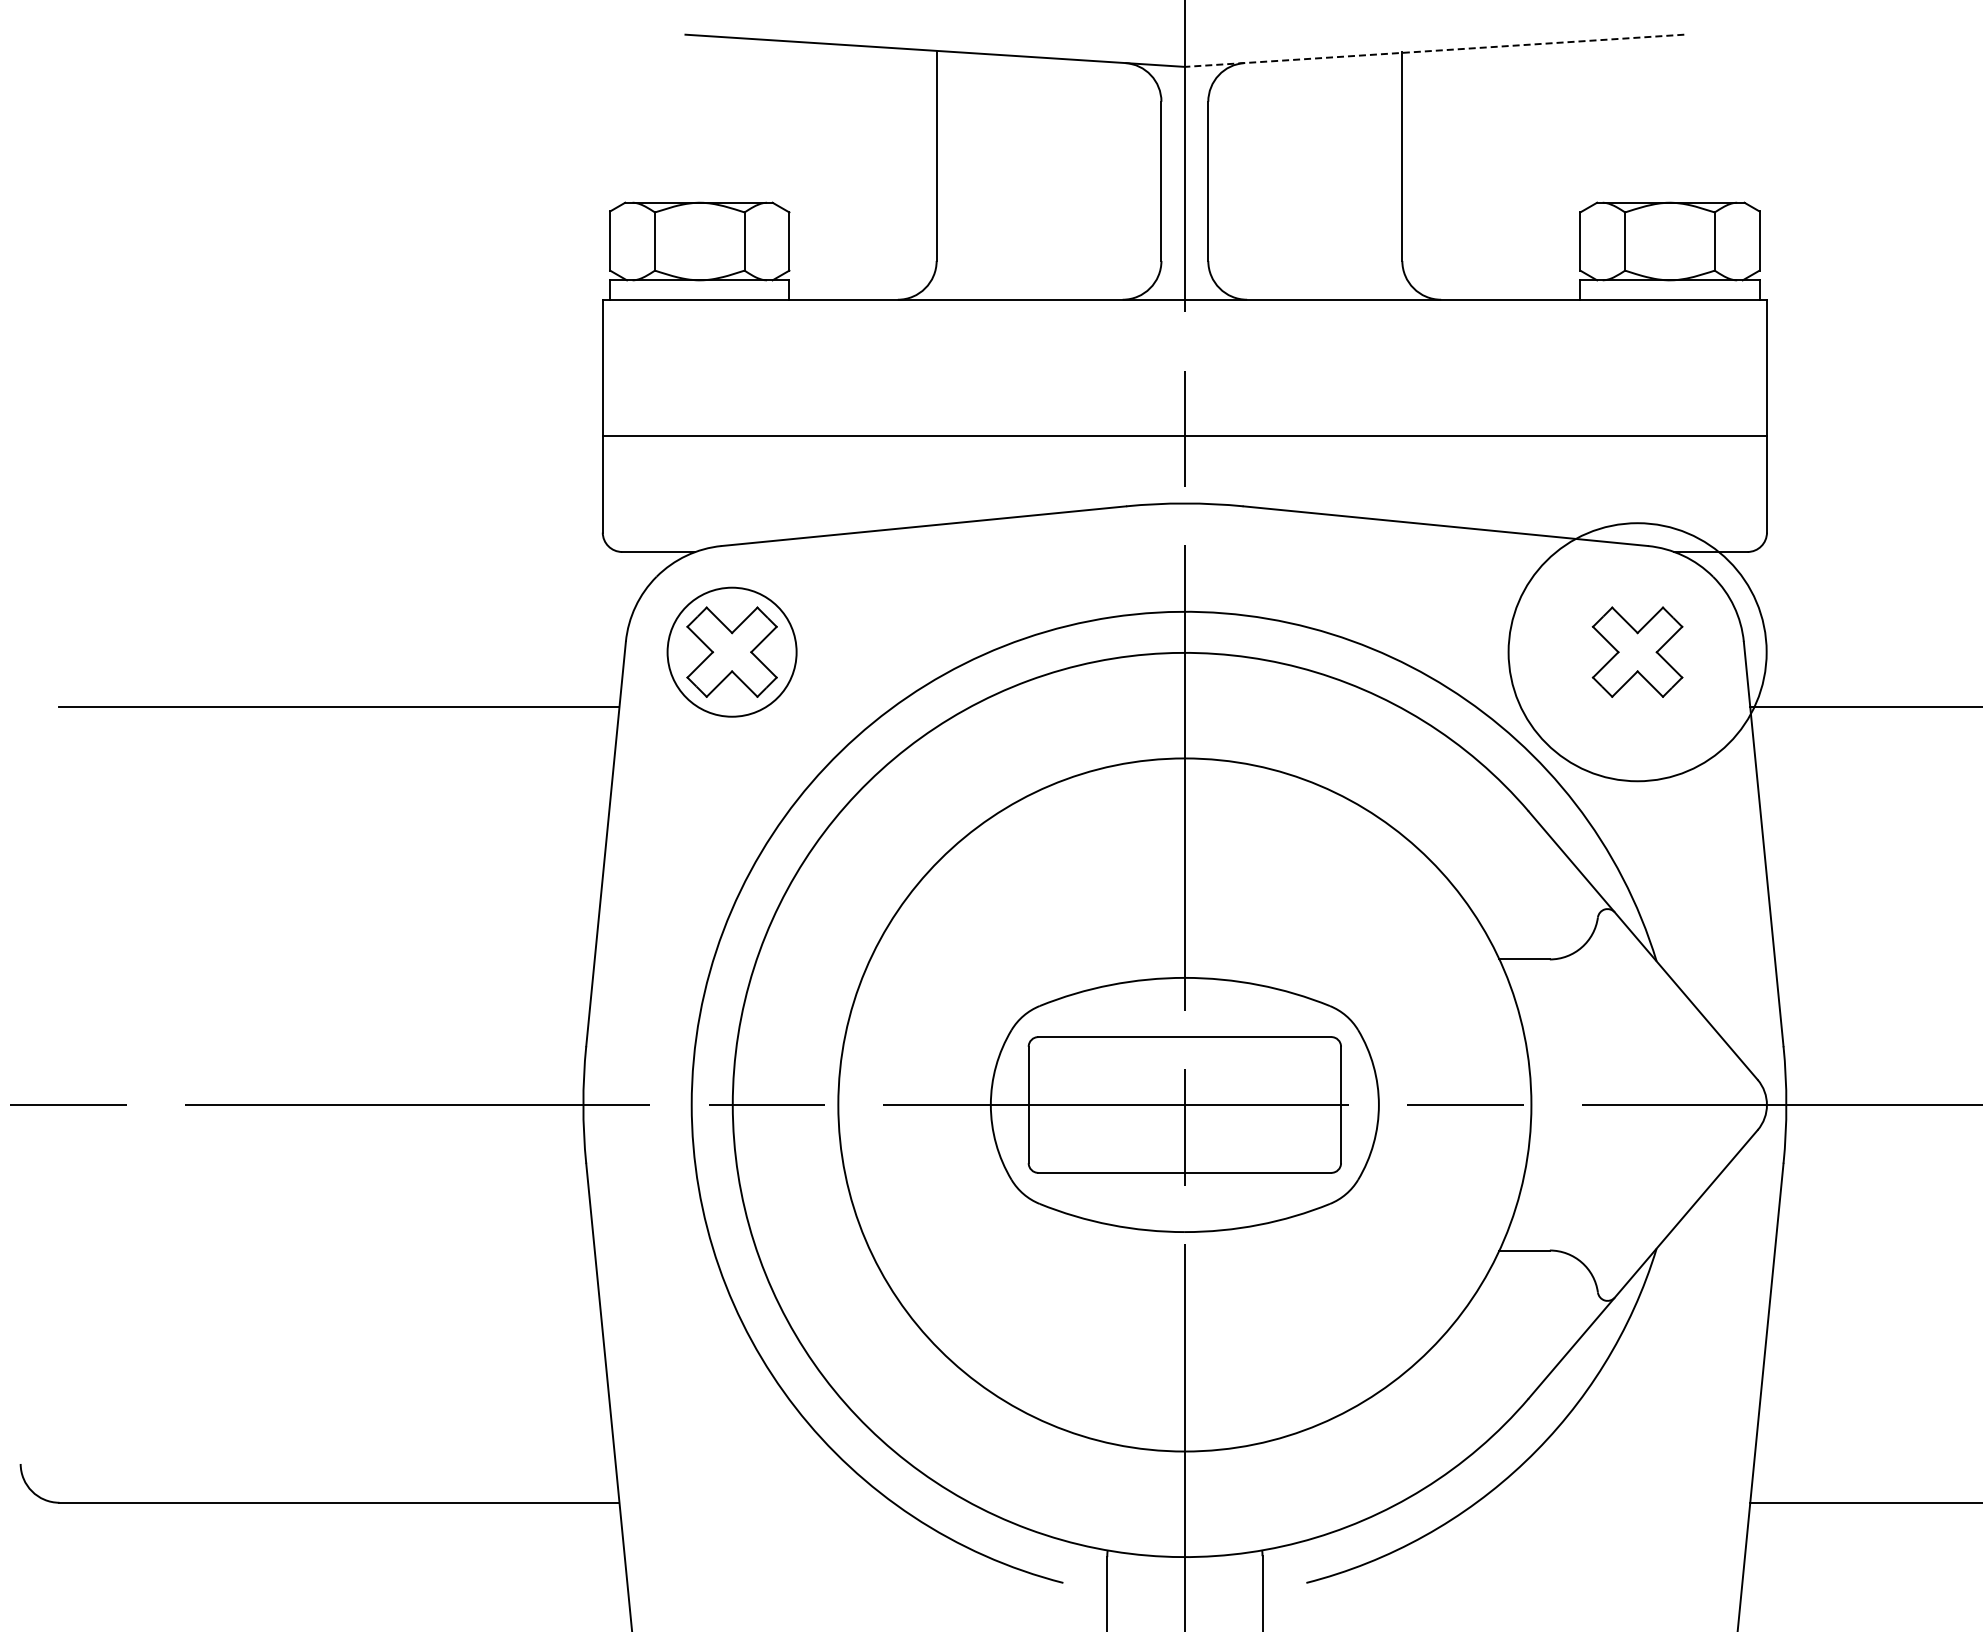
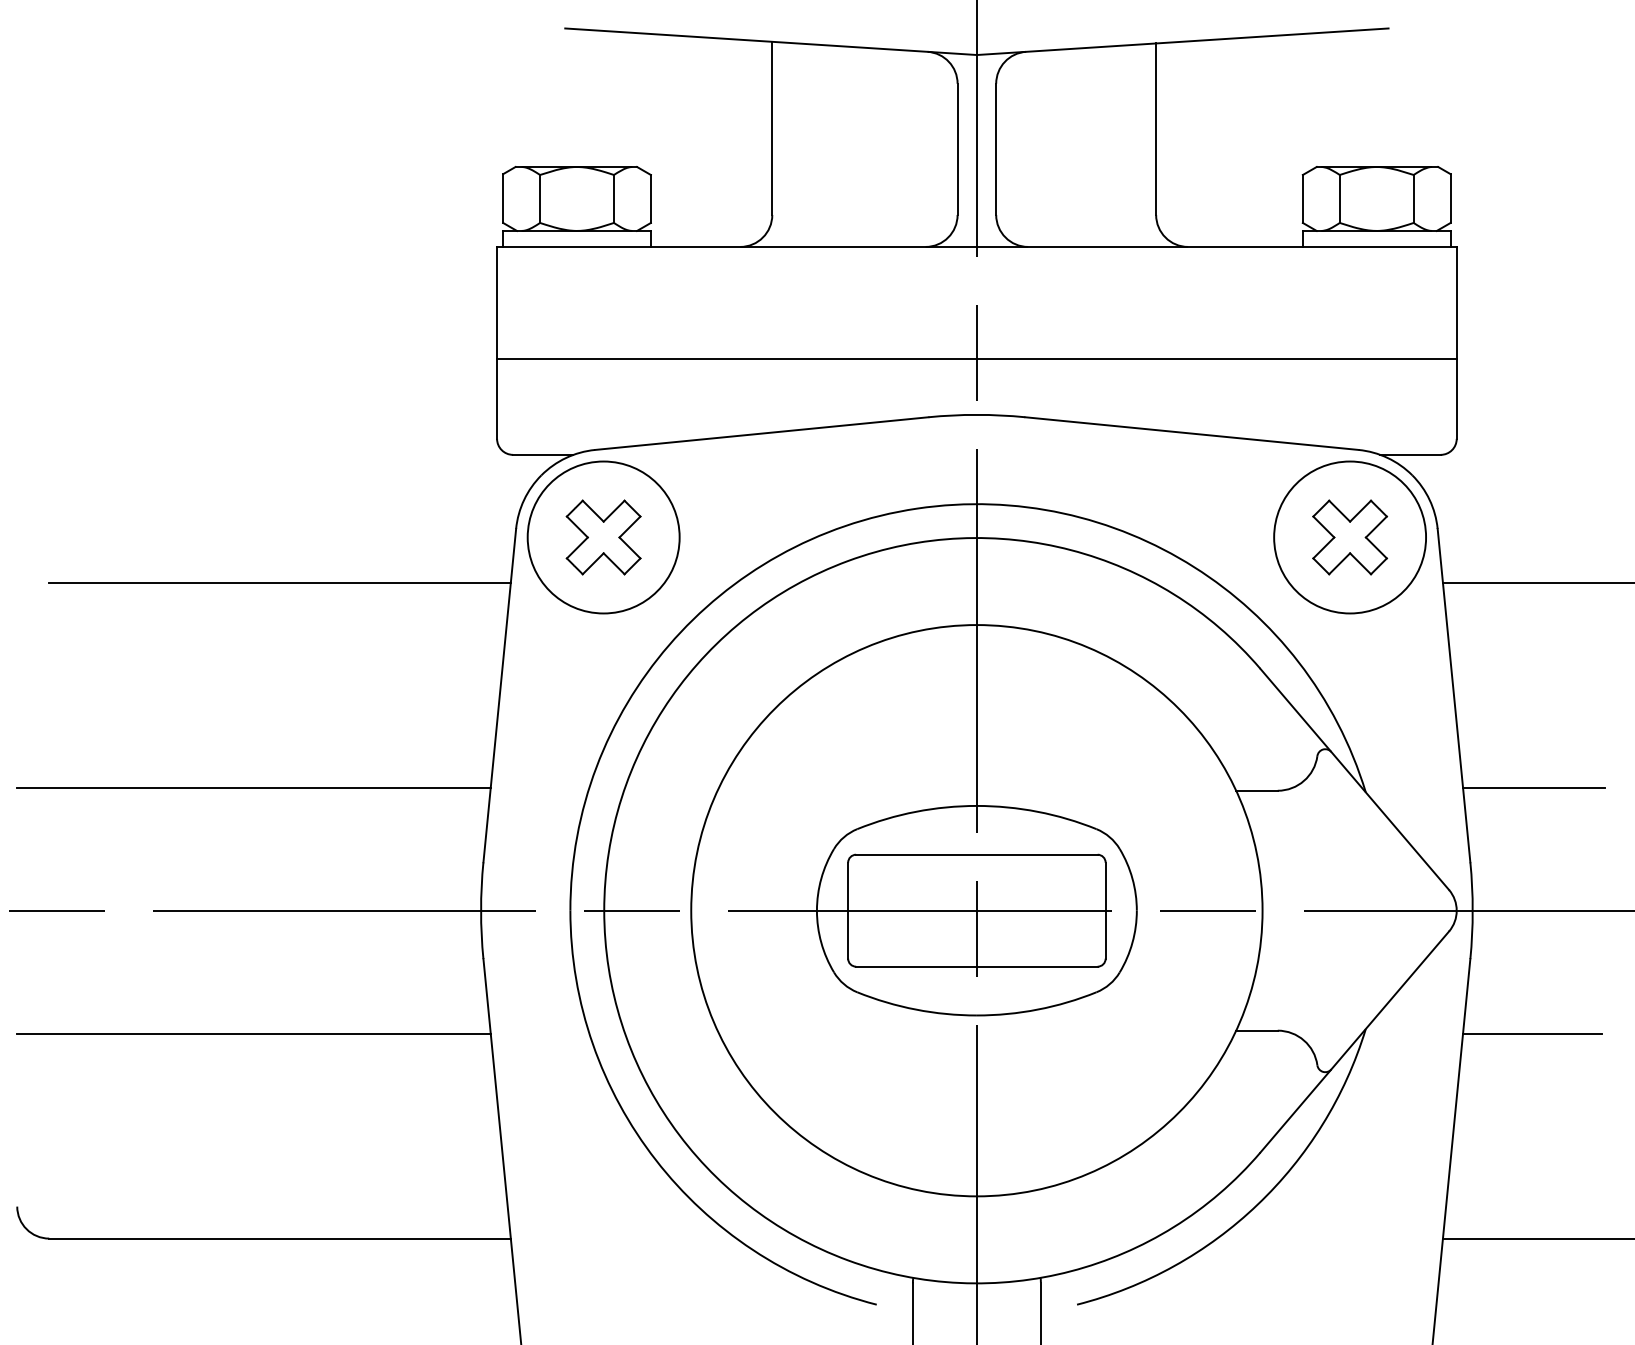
line: (1434, 50) -> (1182, 41), dashed -> solid
circle: (731, 652) -> (603, 537), size x1.43
circle: (1637, 652) -> (1349, 537), size x0.71
line: (307, 955) -> (253, 787), added
line: (1860, 955) -> (1533, 787), added
line: (307, 1254) -> (253, 1033), added
line: (1858, 1254) -> (1532, 1033), added

